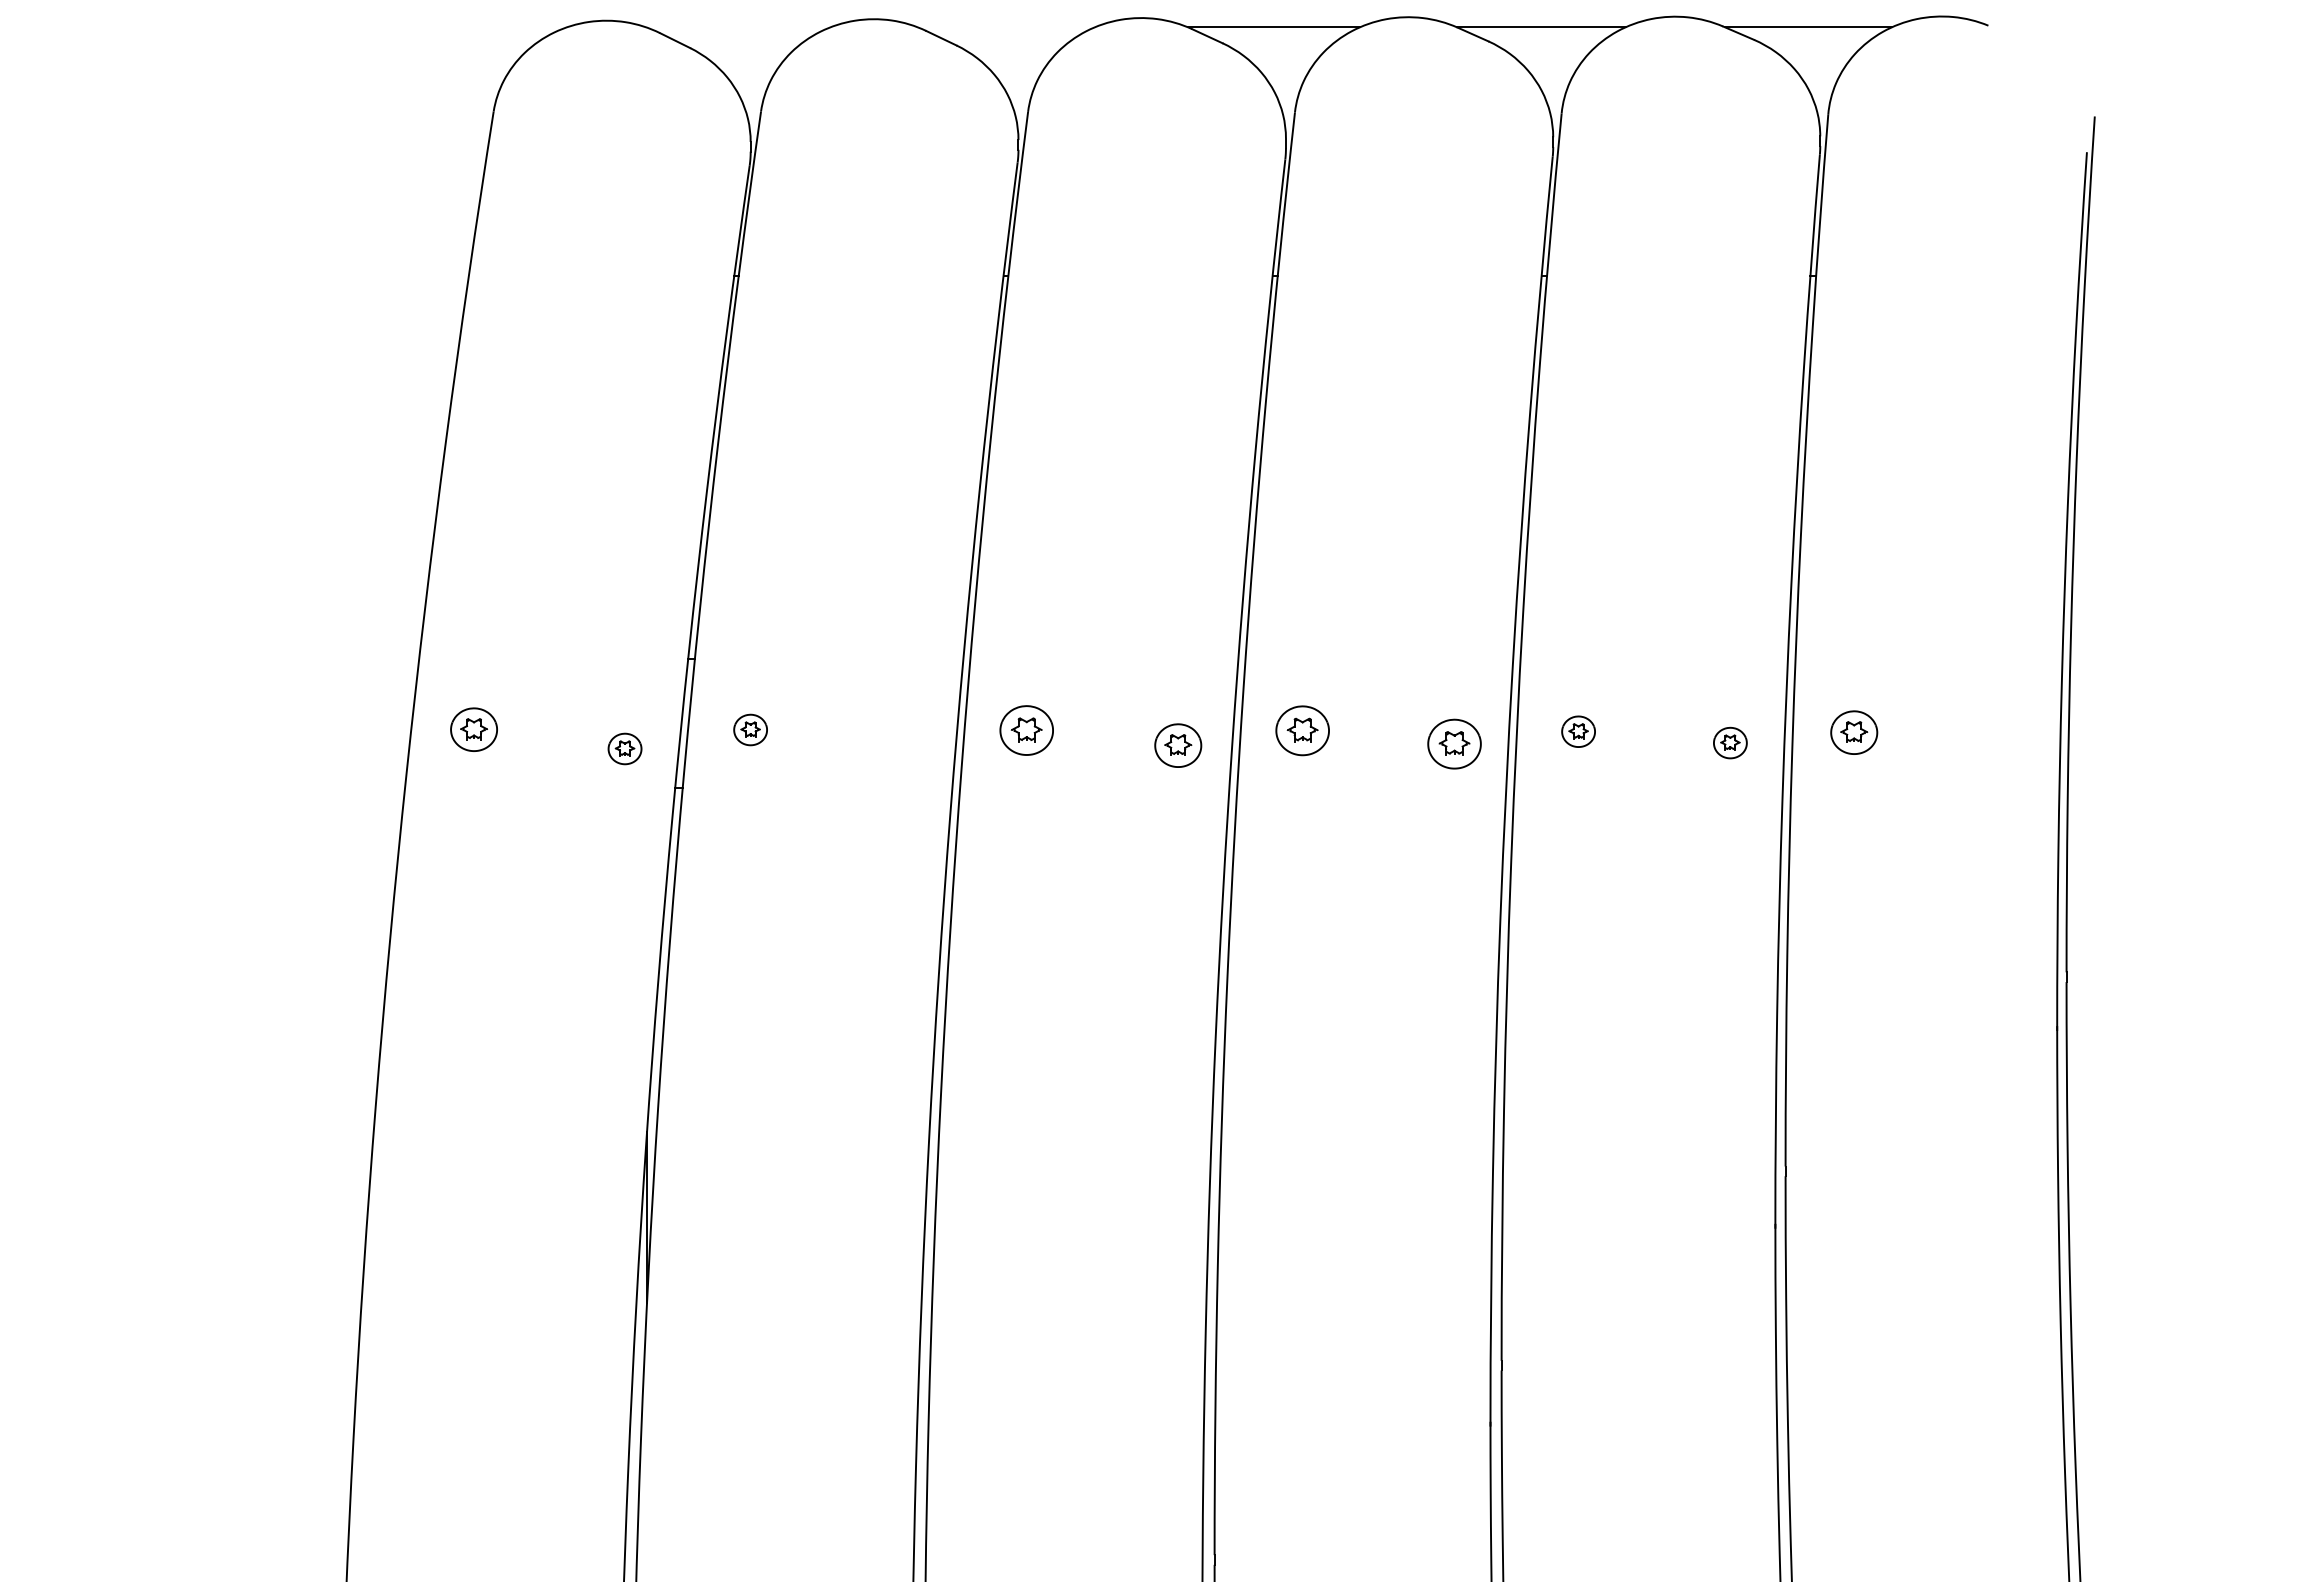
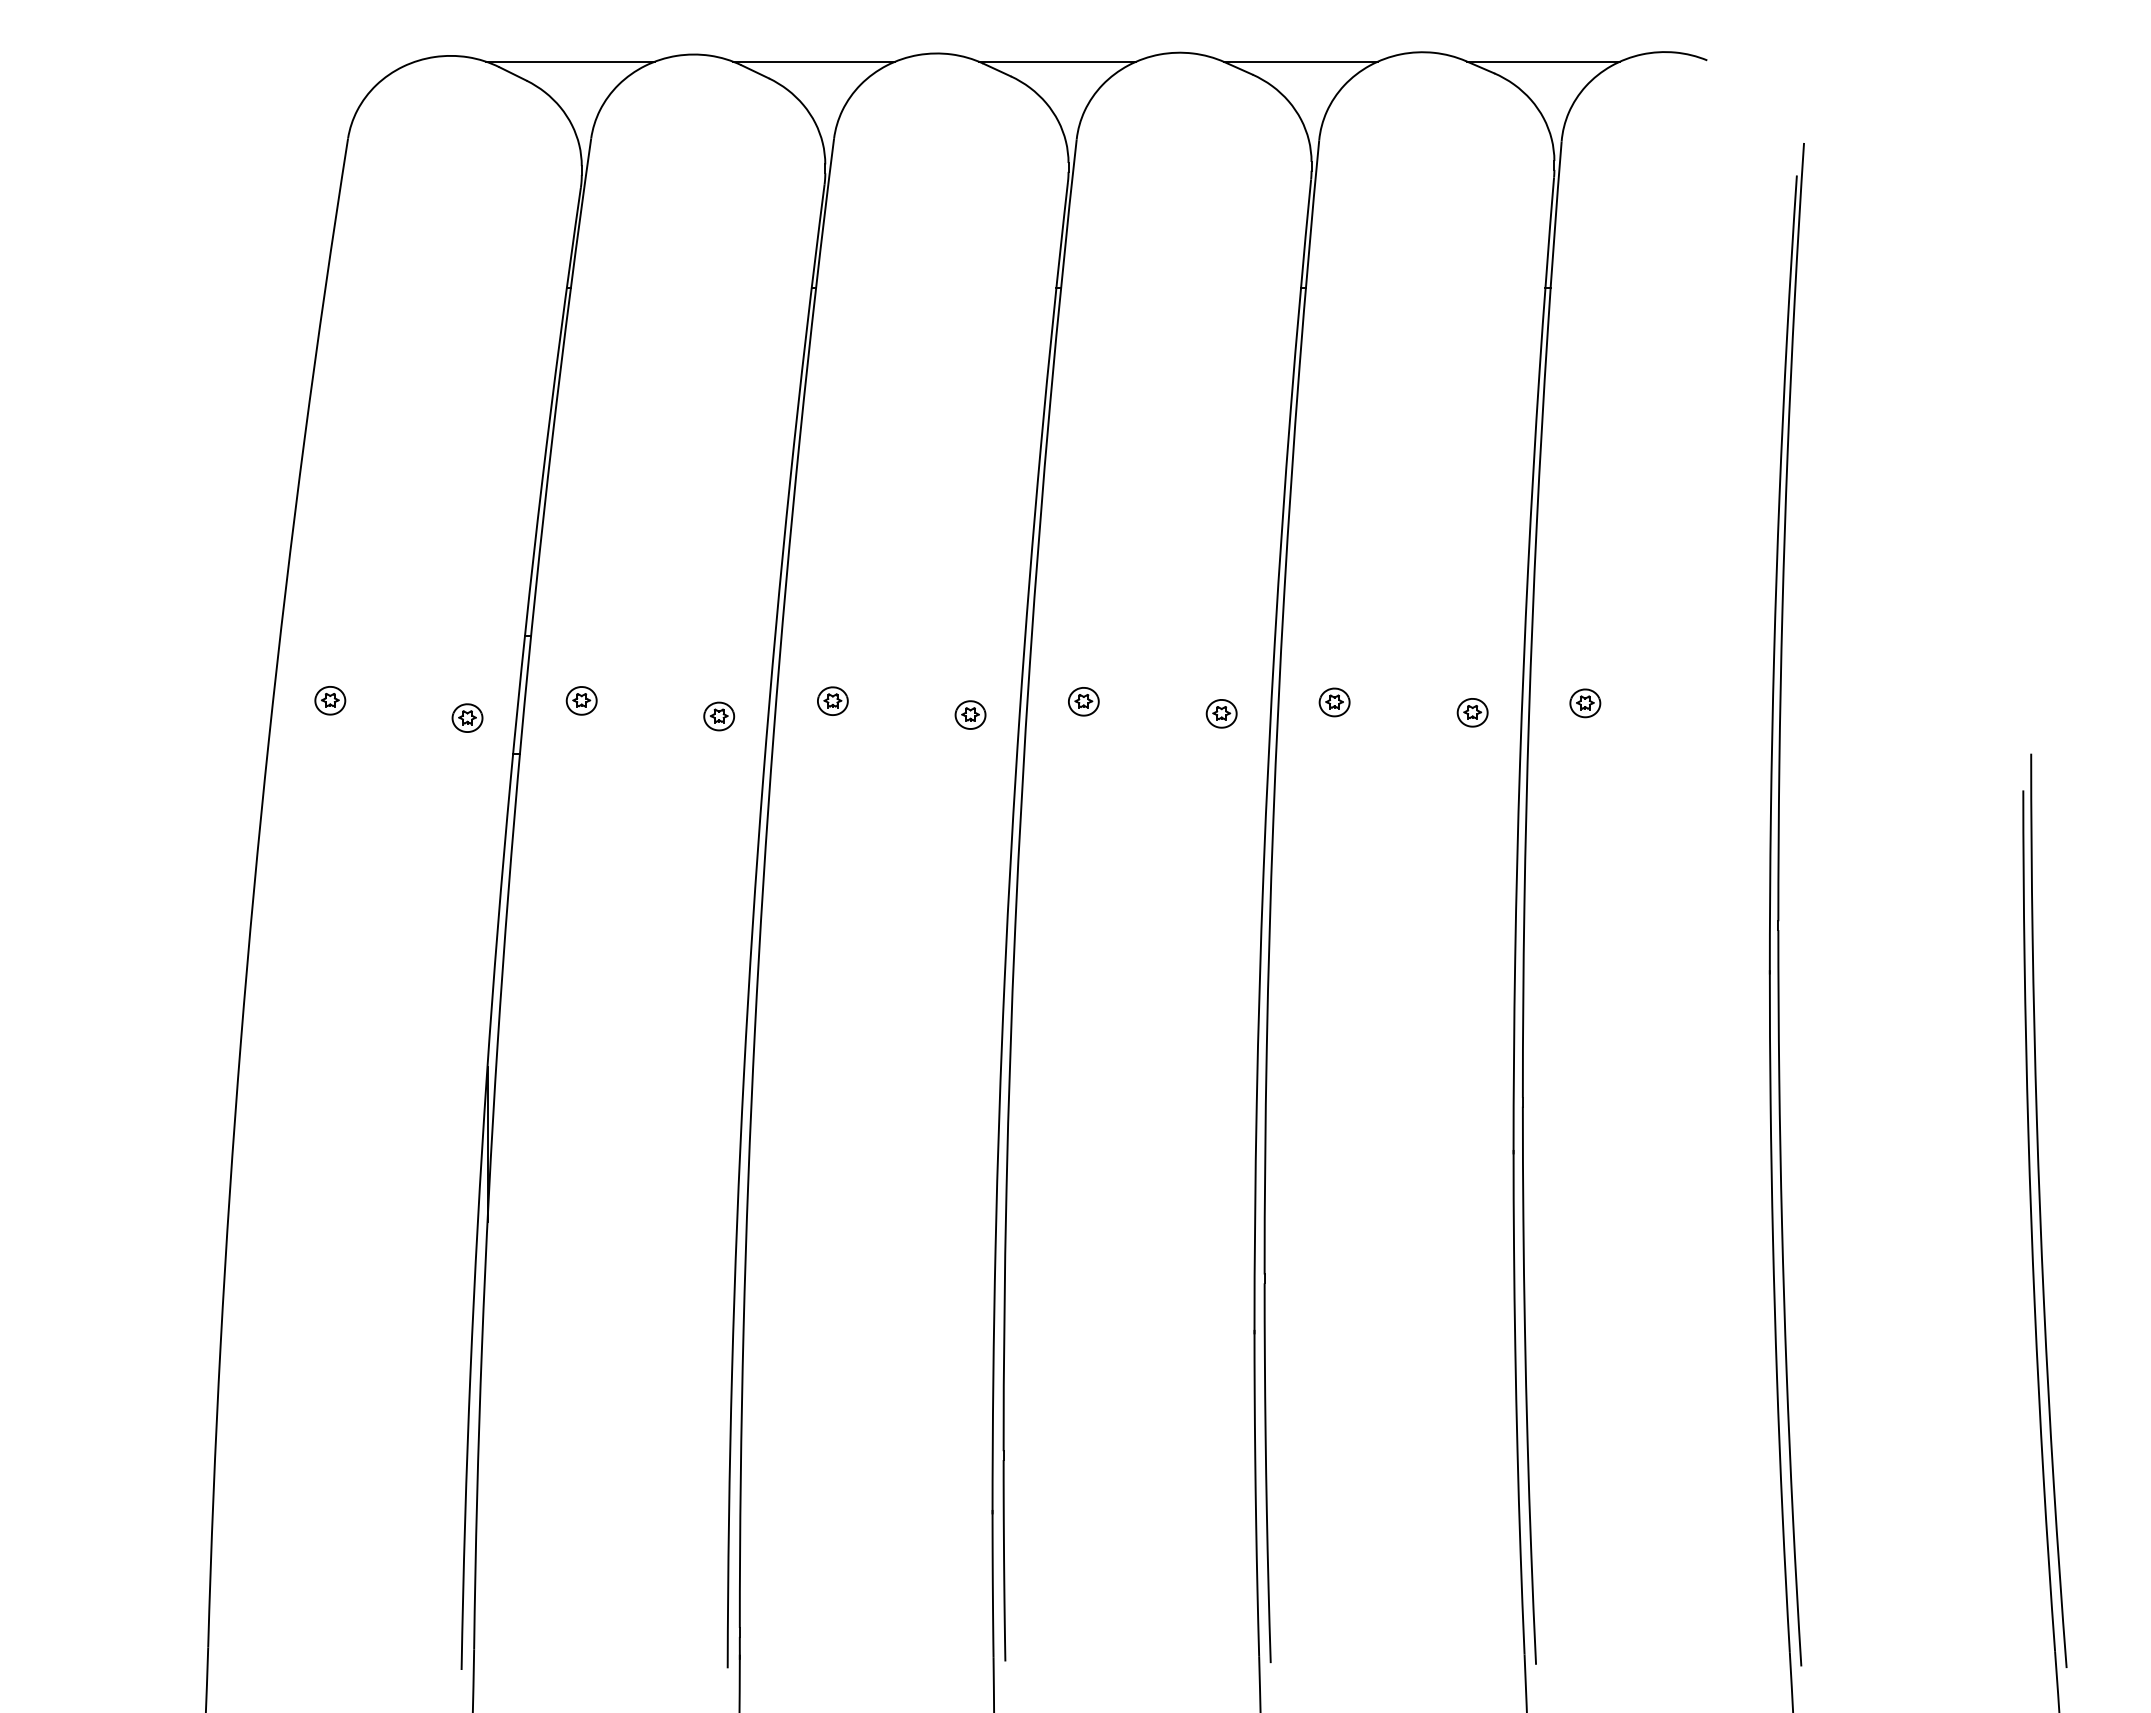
line: (738, 26) -> (570, 61), added
line: (1006, 26) -> (814, 61), added
part: (474, 729) -> (330, 700), size x0.71
part: (1026, 729) -> (832, 700), size x0.62
part: (1302, 730) -> (1083, 701), size x0.62
part: (1854, 732) -> (1585, 703), size x0.71
part: (1454, 743) -> (1221, 713), size x0.62
part: (1178, 744) -> (970, 714), size x0.71
part: (902, 747) -> (719, 716), added

